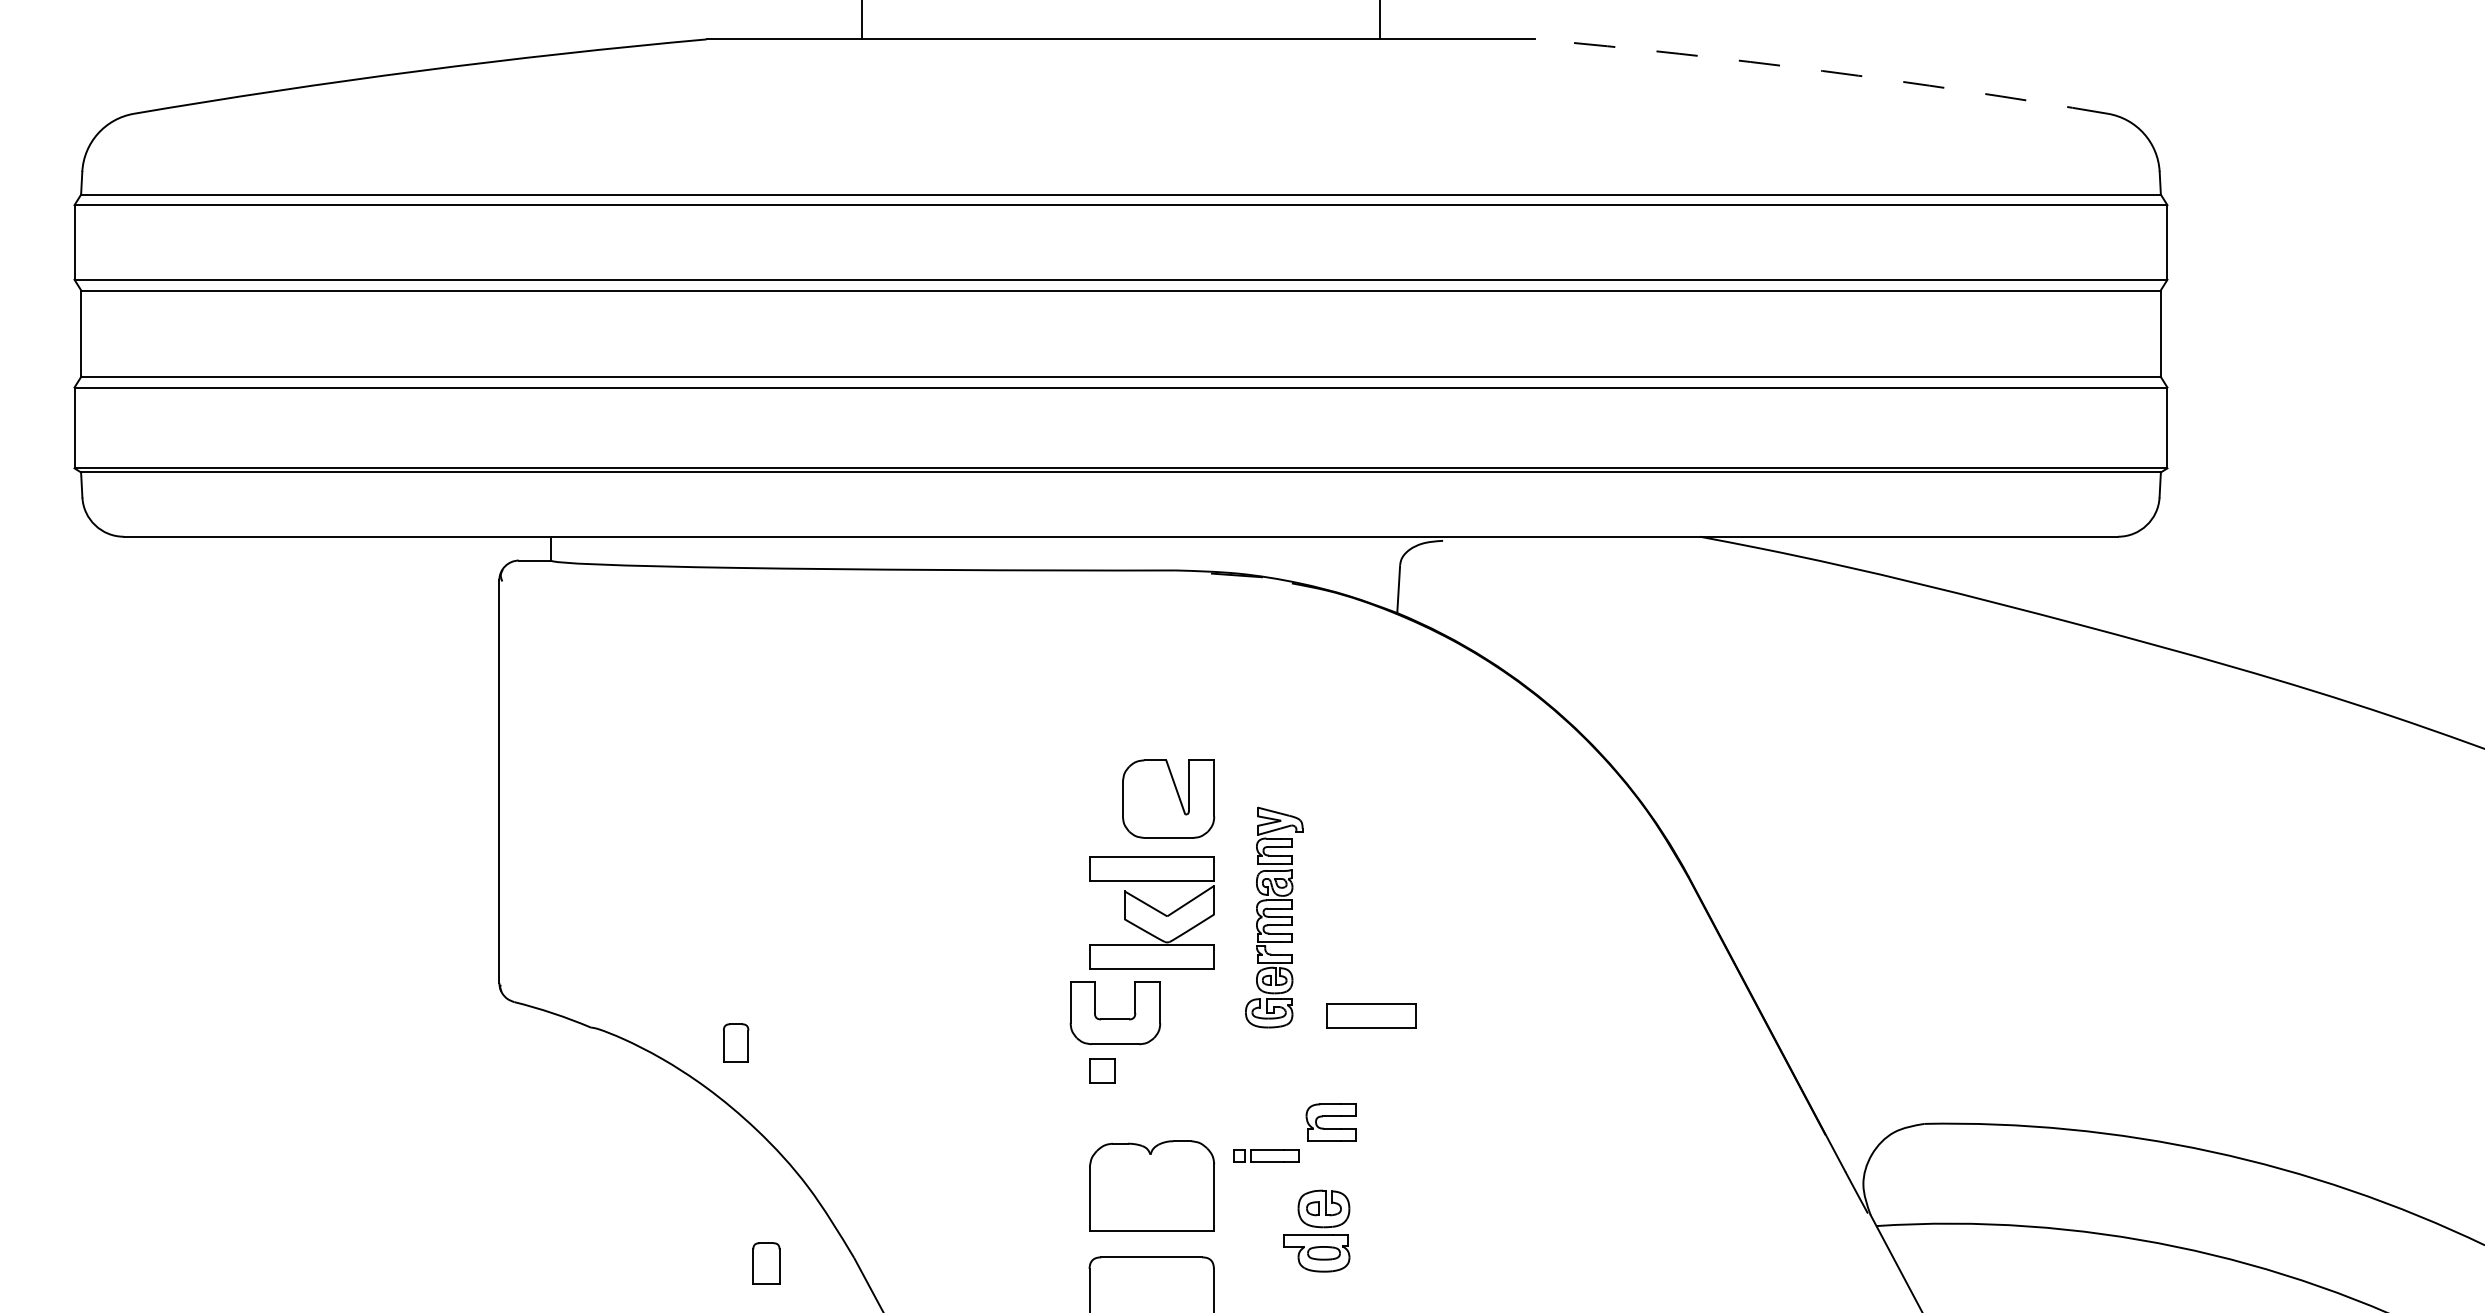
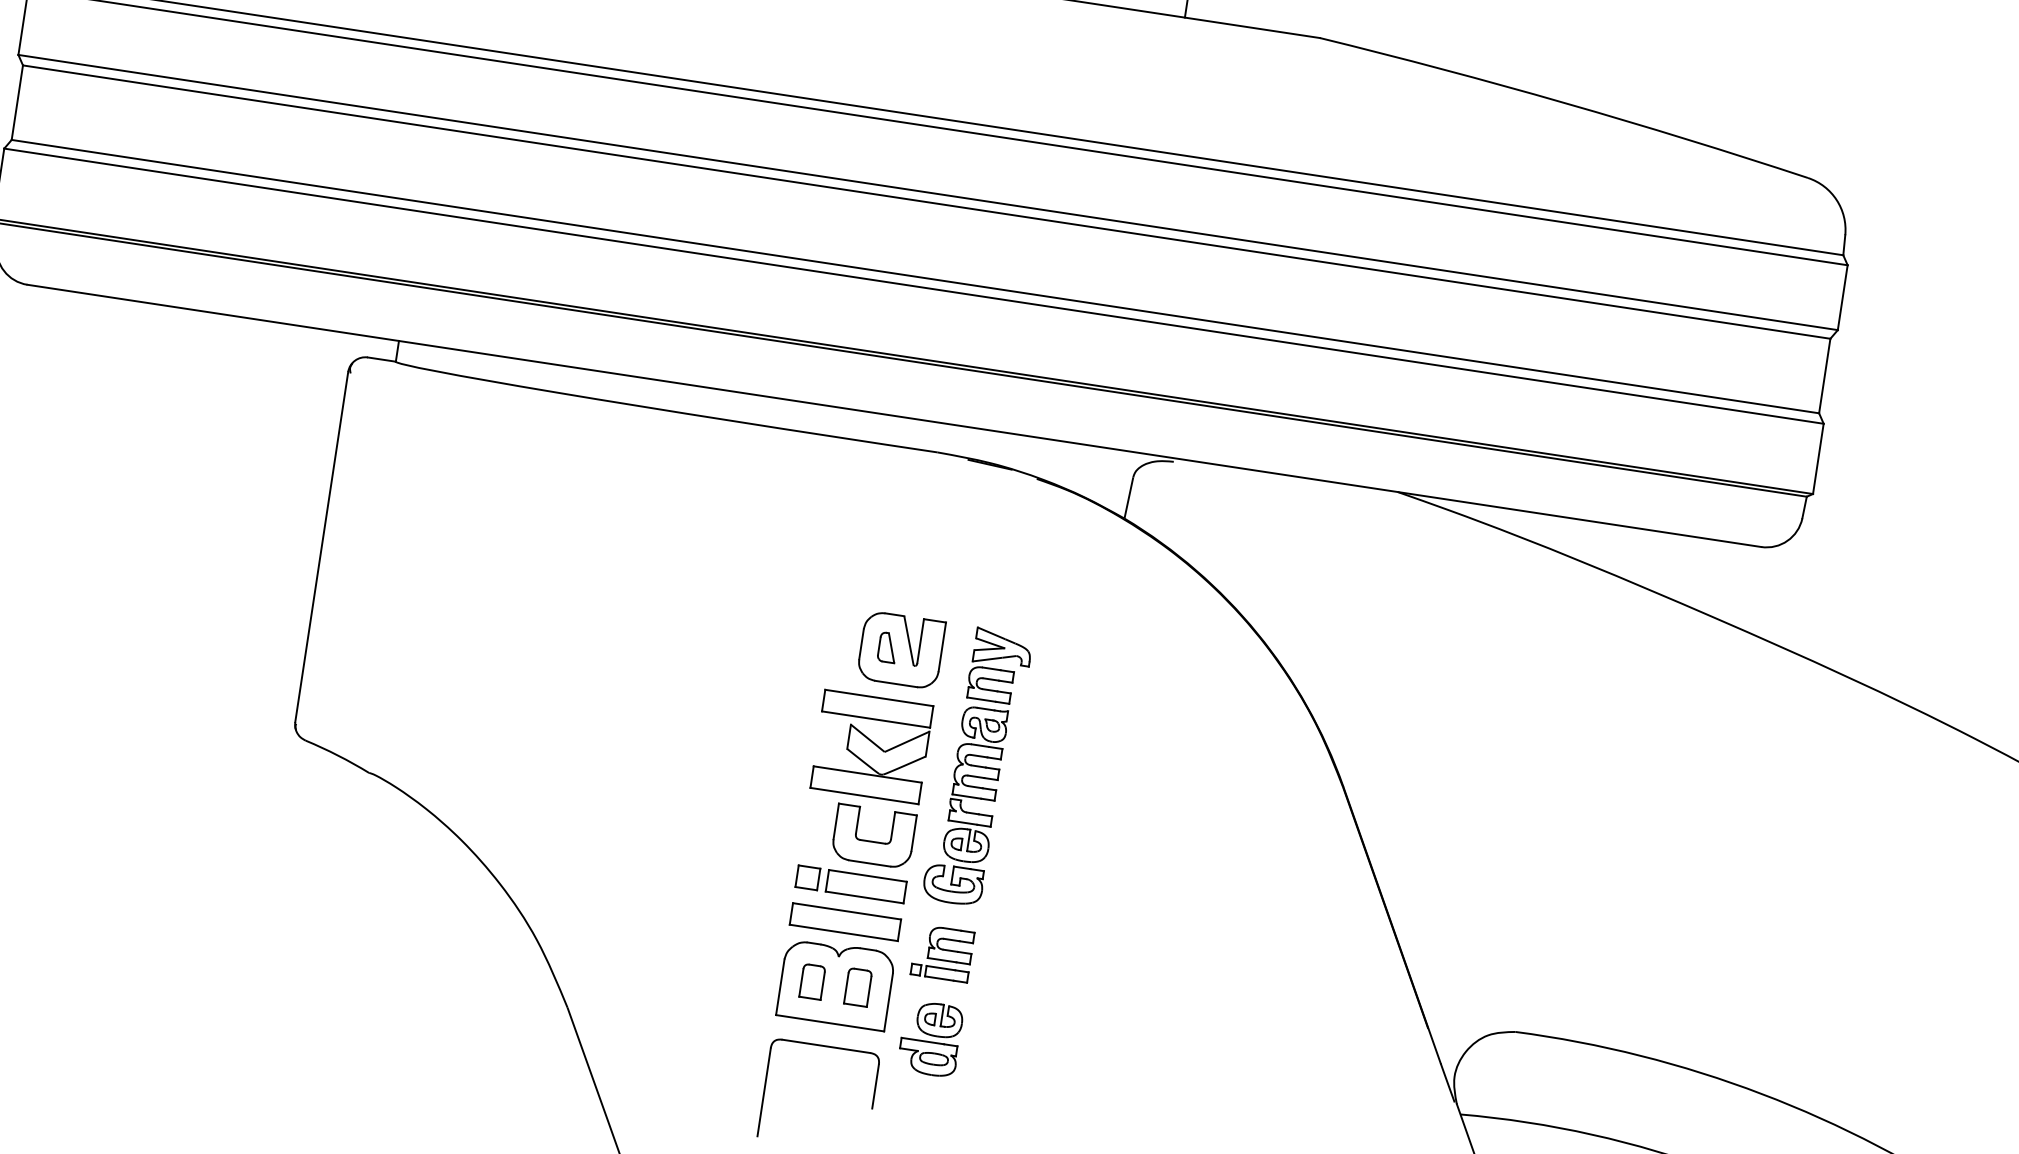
arc: (1822, 70) -> (1565, 102), dashed -> solid
part: (1152, 798) -> (887, 647), added
part: (1273, 917) -> (976, 766), size x1.43
part: (1115, 1013) -> (873, 836), moved
part: (1371, 1015) -> (866, 886), moved
part: (736, 1042) -> (812, 981), moved
part: (1151, 1114) -> (844, 922), added
part: (1330, 1122) -> (949, 945), moved
part: (1316, 1230) -> (930, 1038), moved
part: (766, 1263) -> (858, 987), moved

